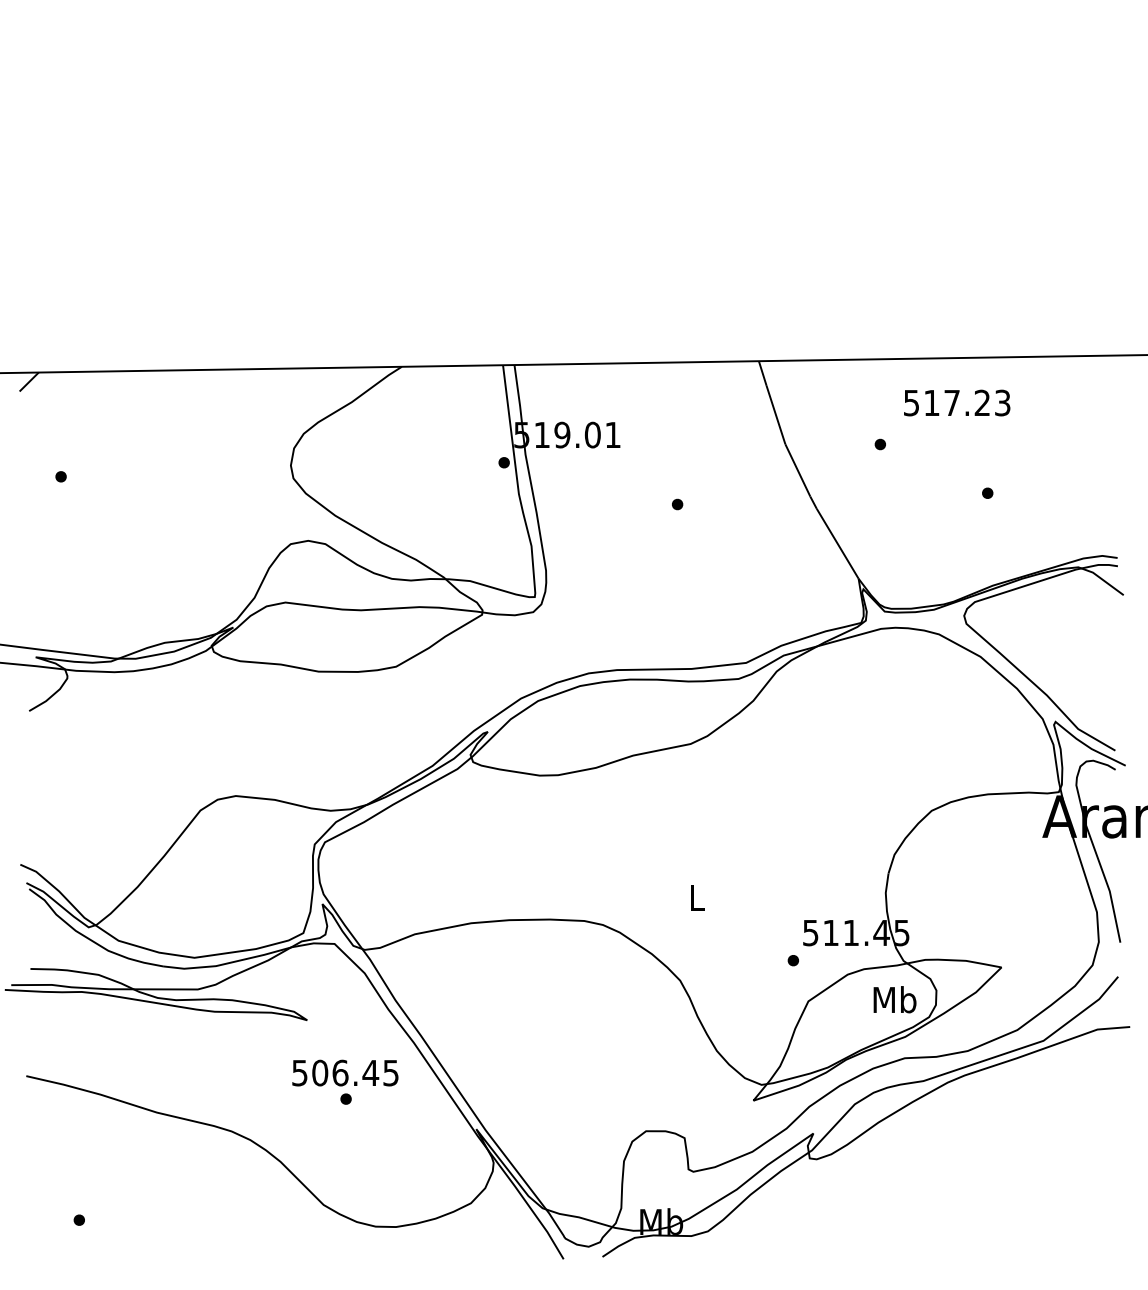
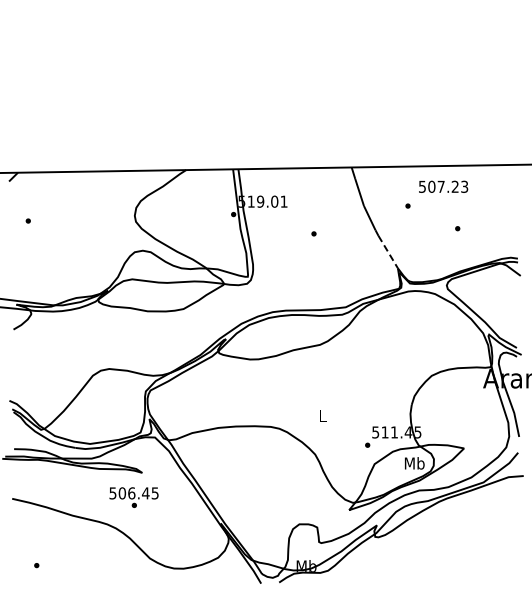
text: (931, 402) -> (431, 186), 517.23 -> 507.23
line: (838, 544) -> (388, 252), solid -> dashed
text: (344, 1081) -> (133, 497), moved

